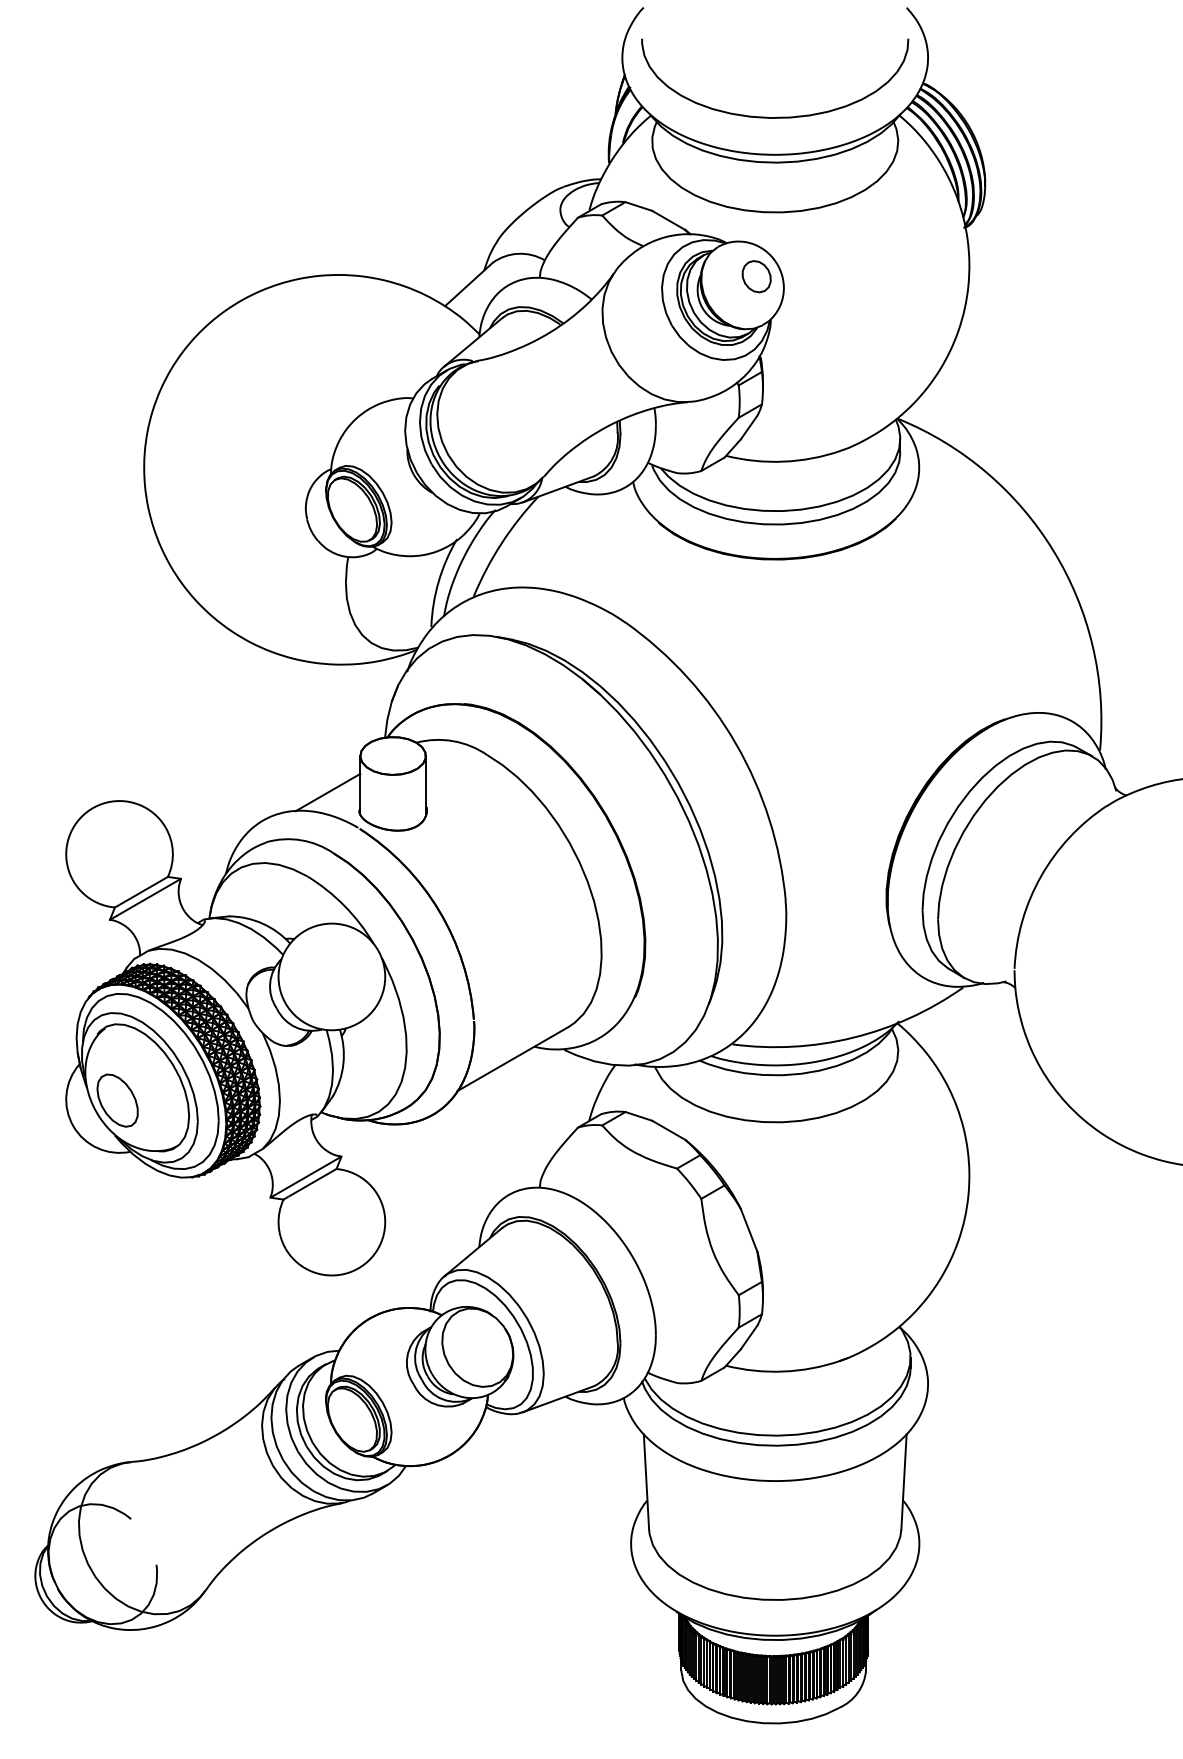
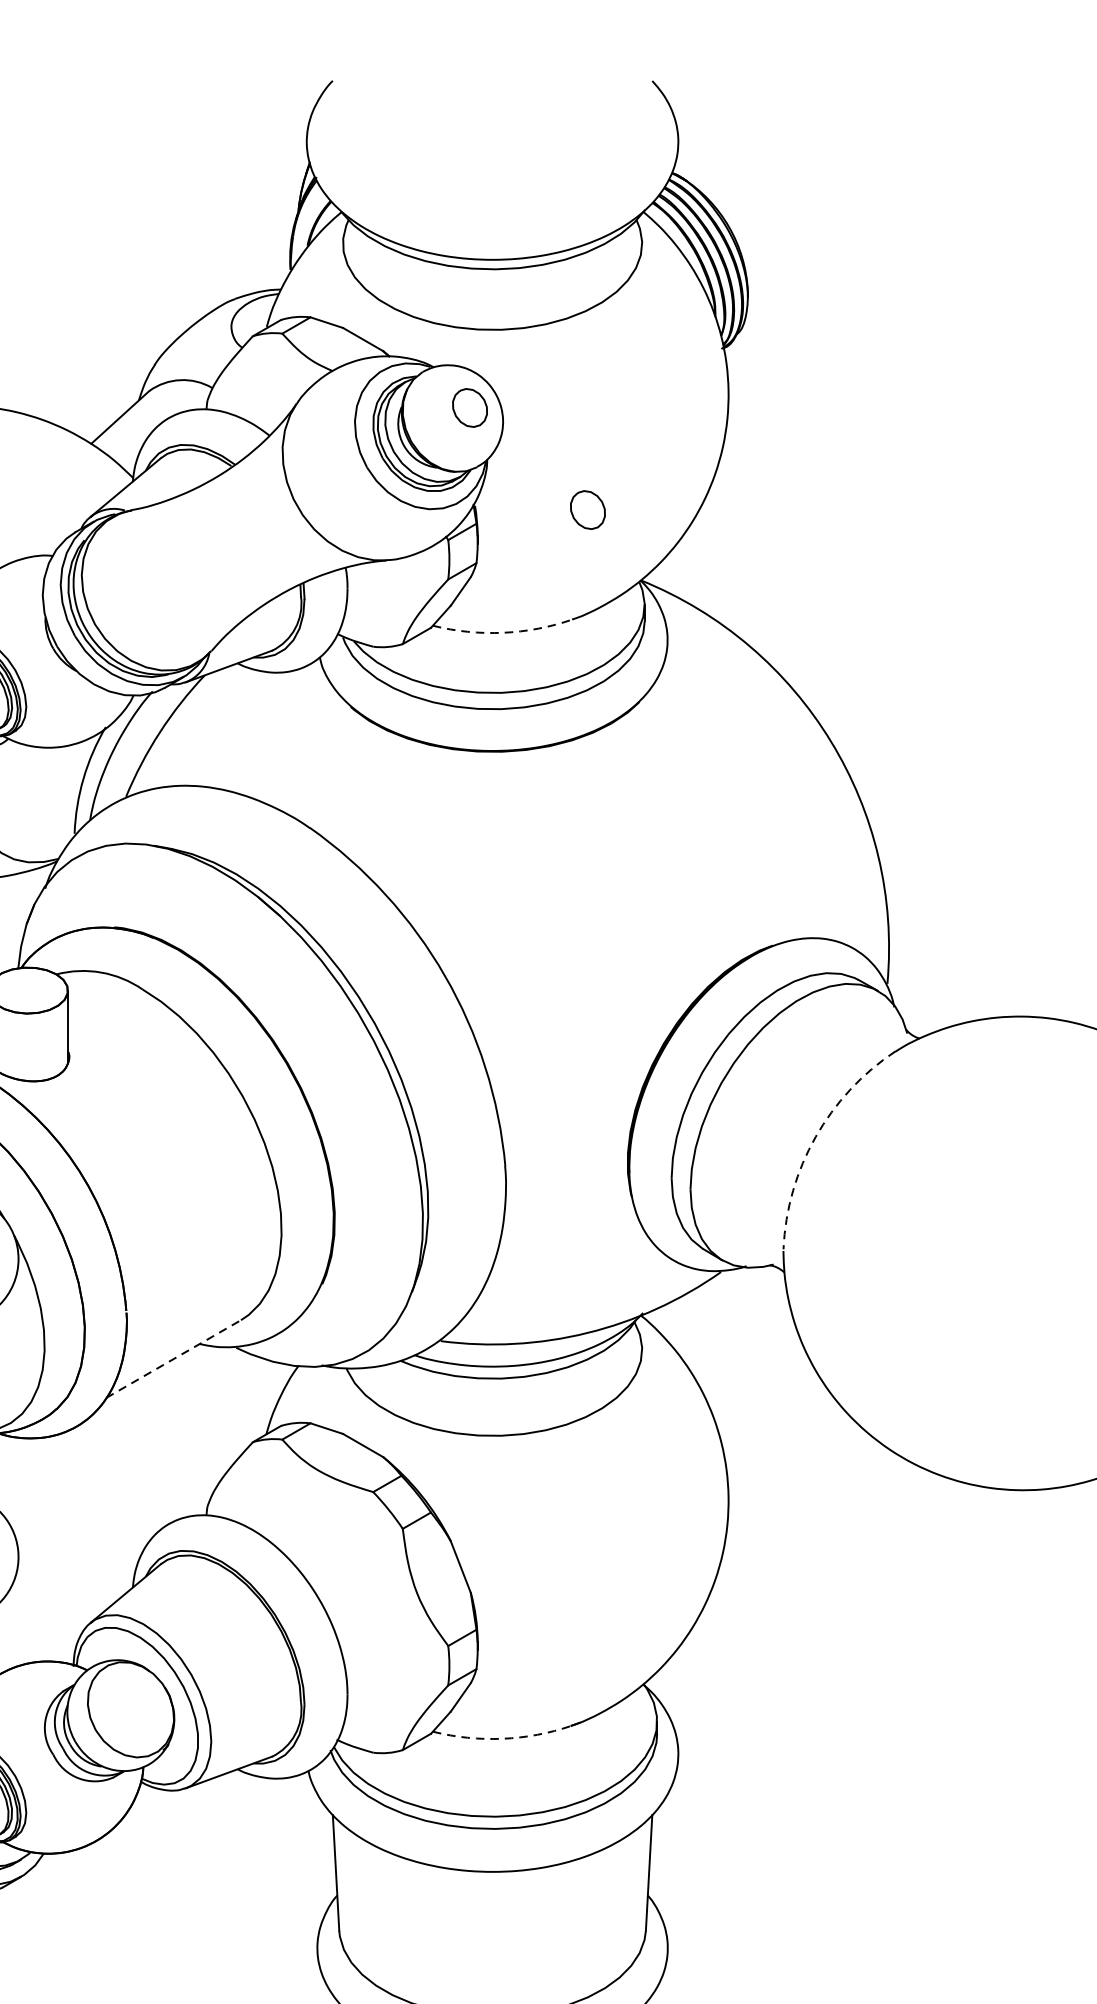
curve: (778, 116) -> (496, 213), removed
part: (853, 360) -> (587, 509), added
arc: (783, 461) -> (502, 632), solid -> dashed
arc: (1041, 876) -> (816, 1137), solid -> dashed
line: (512, 1059) -> (173, 1359), solid -> dashed
arc: (783, 1371) -> (502, 1738), solid -> dashed

